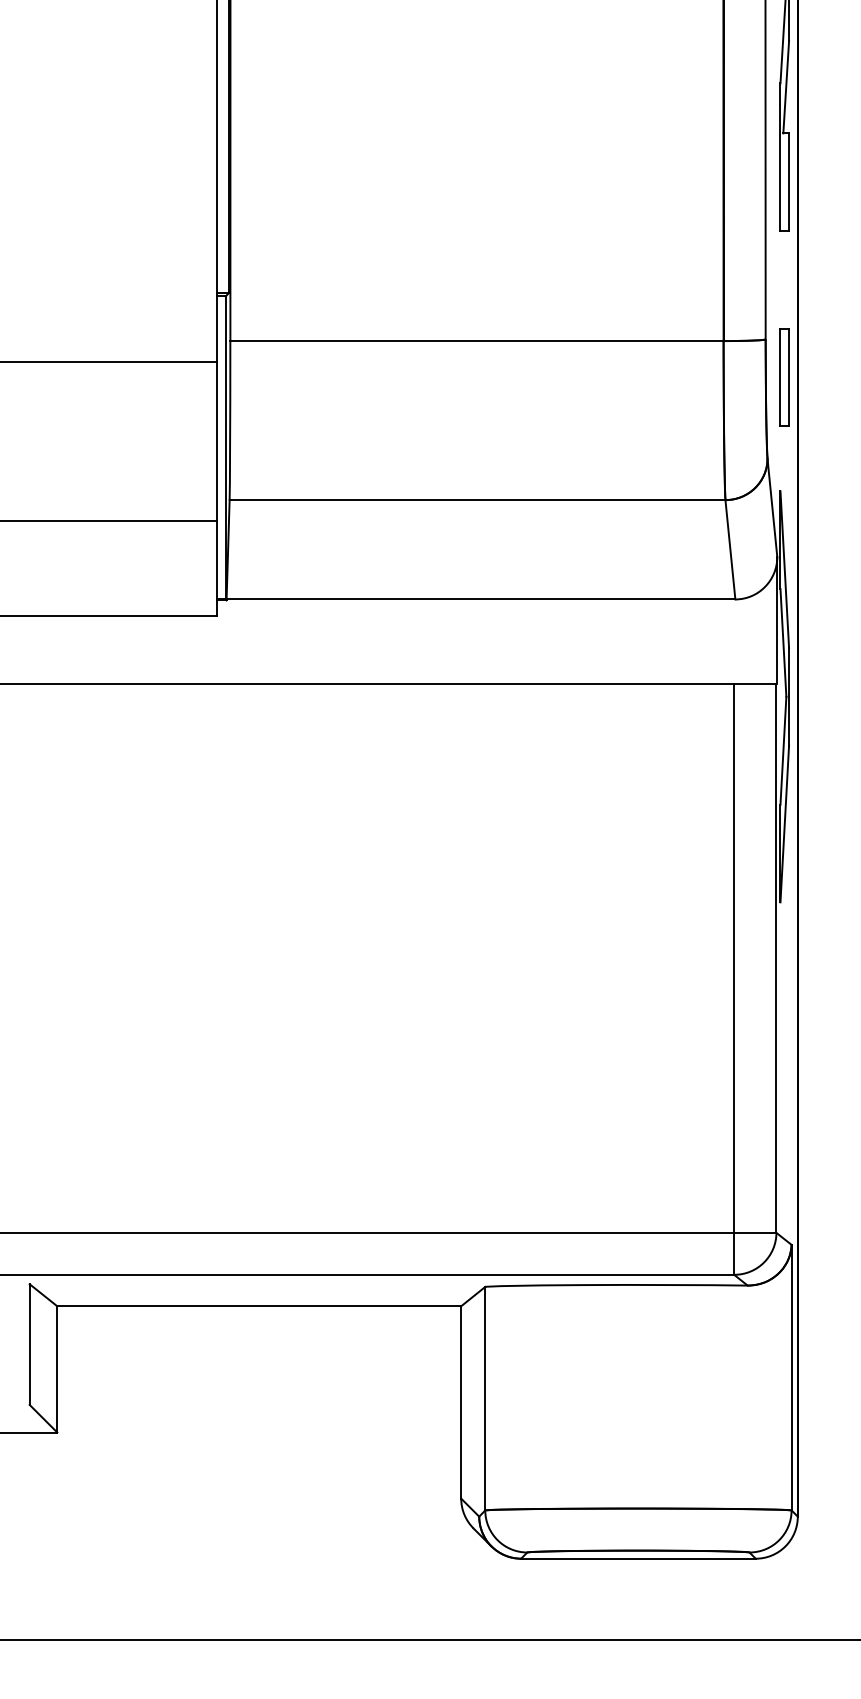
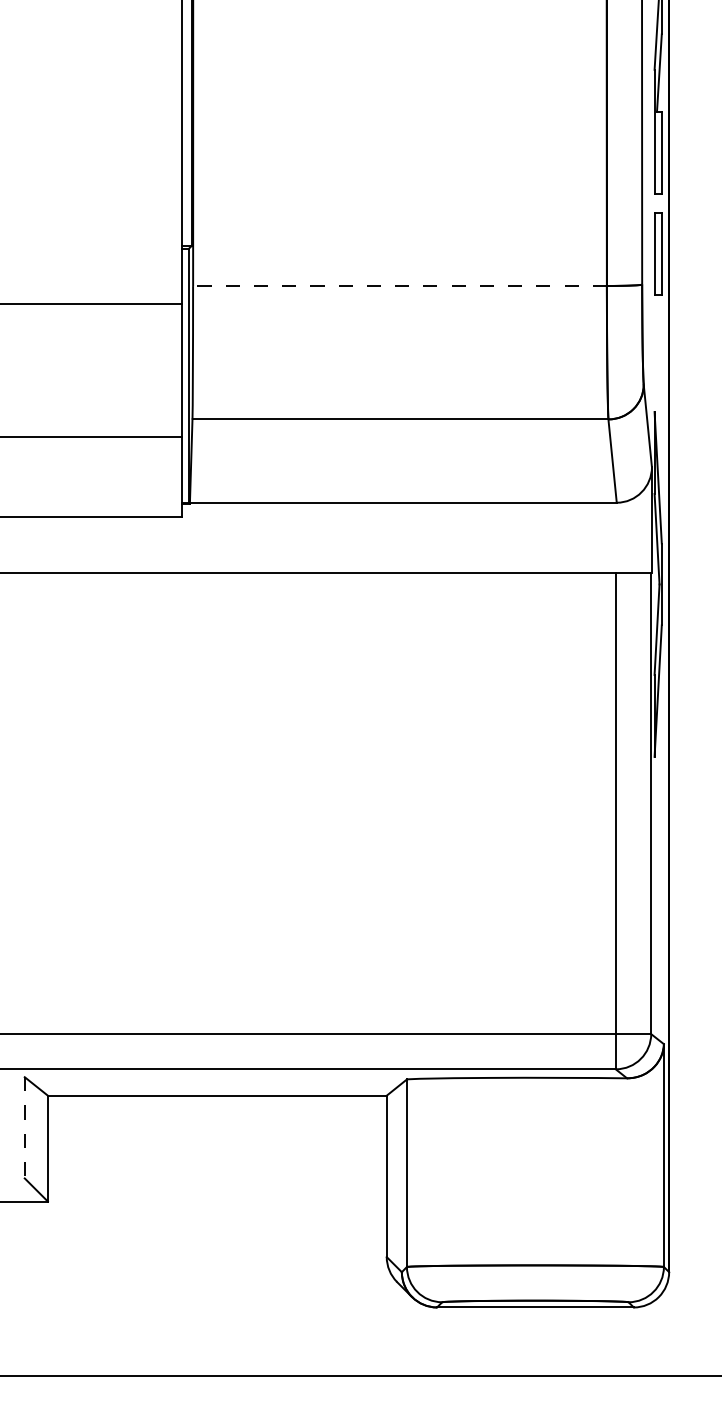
line: (476, 341) -> (399, 286), solid -> dashed
part: (784, 377) -> (657, 253), moved
line: (29, 1345) -> (24, 1128), solid -> dashed

